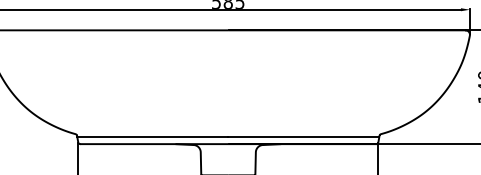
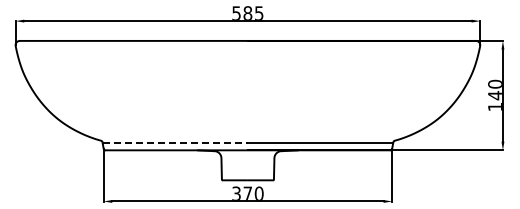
line: (152, 137) -> (175, 143), solid -> dashed

